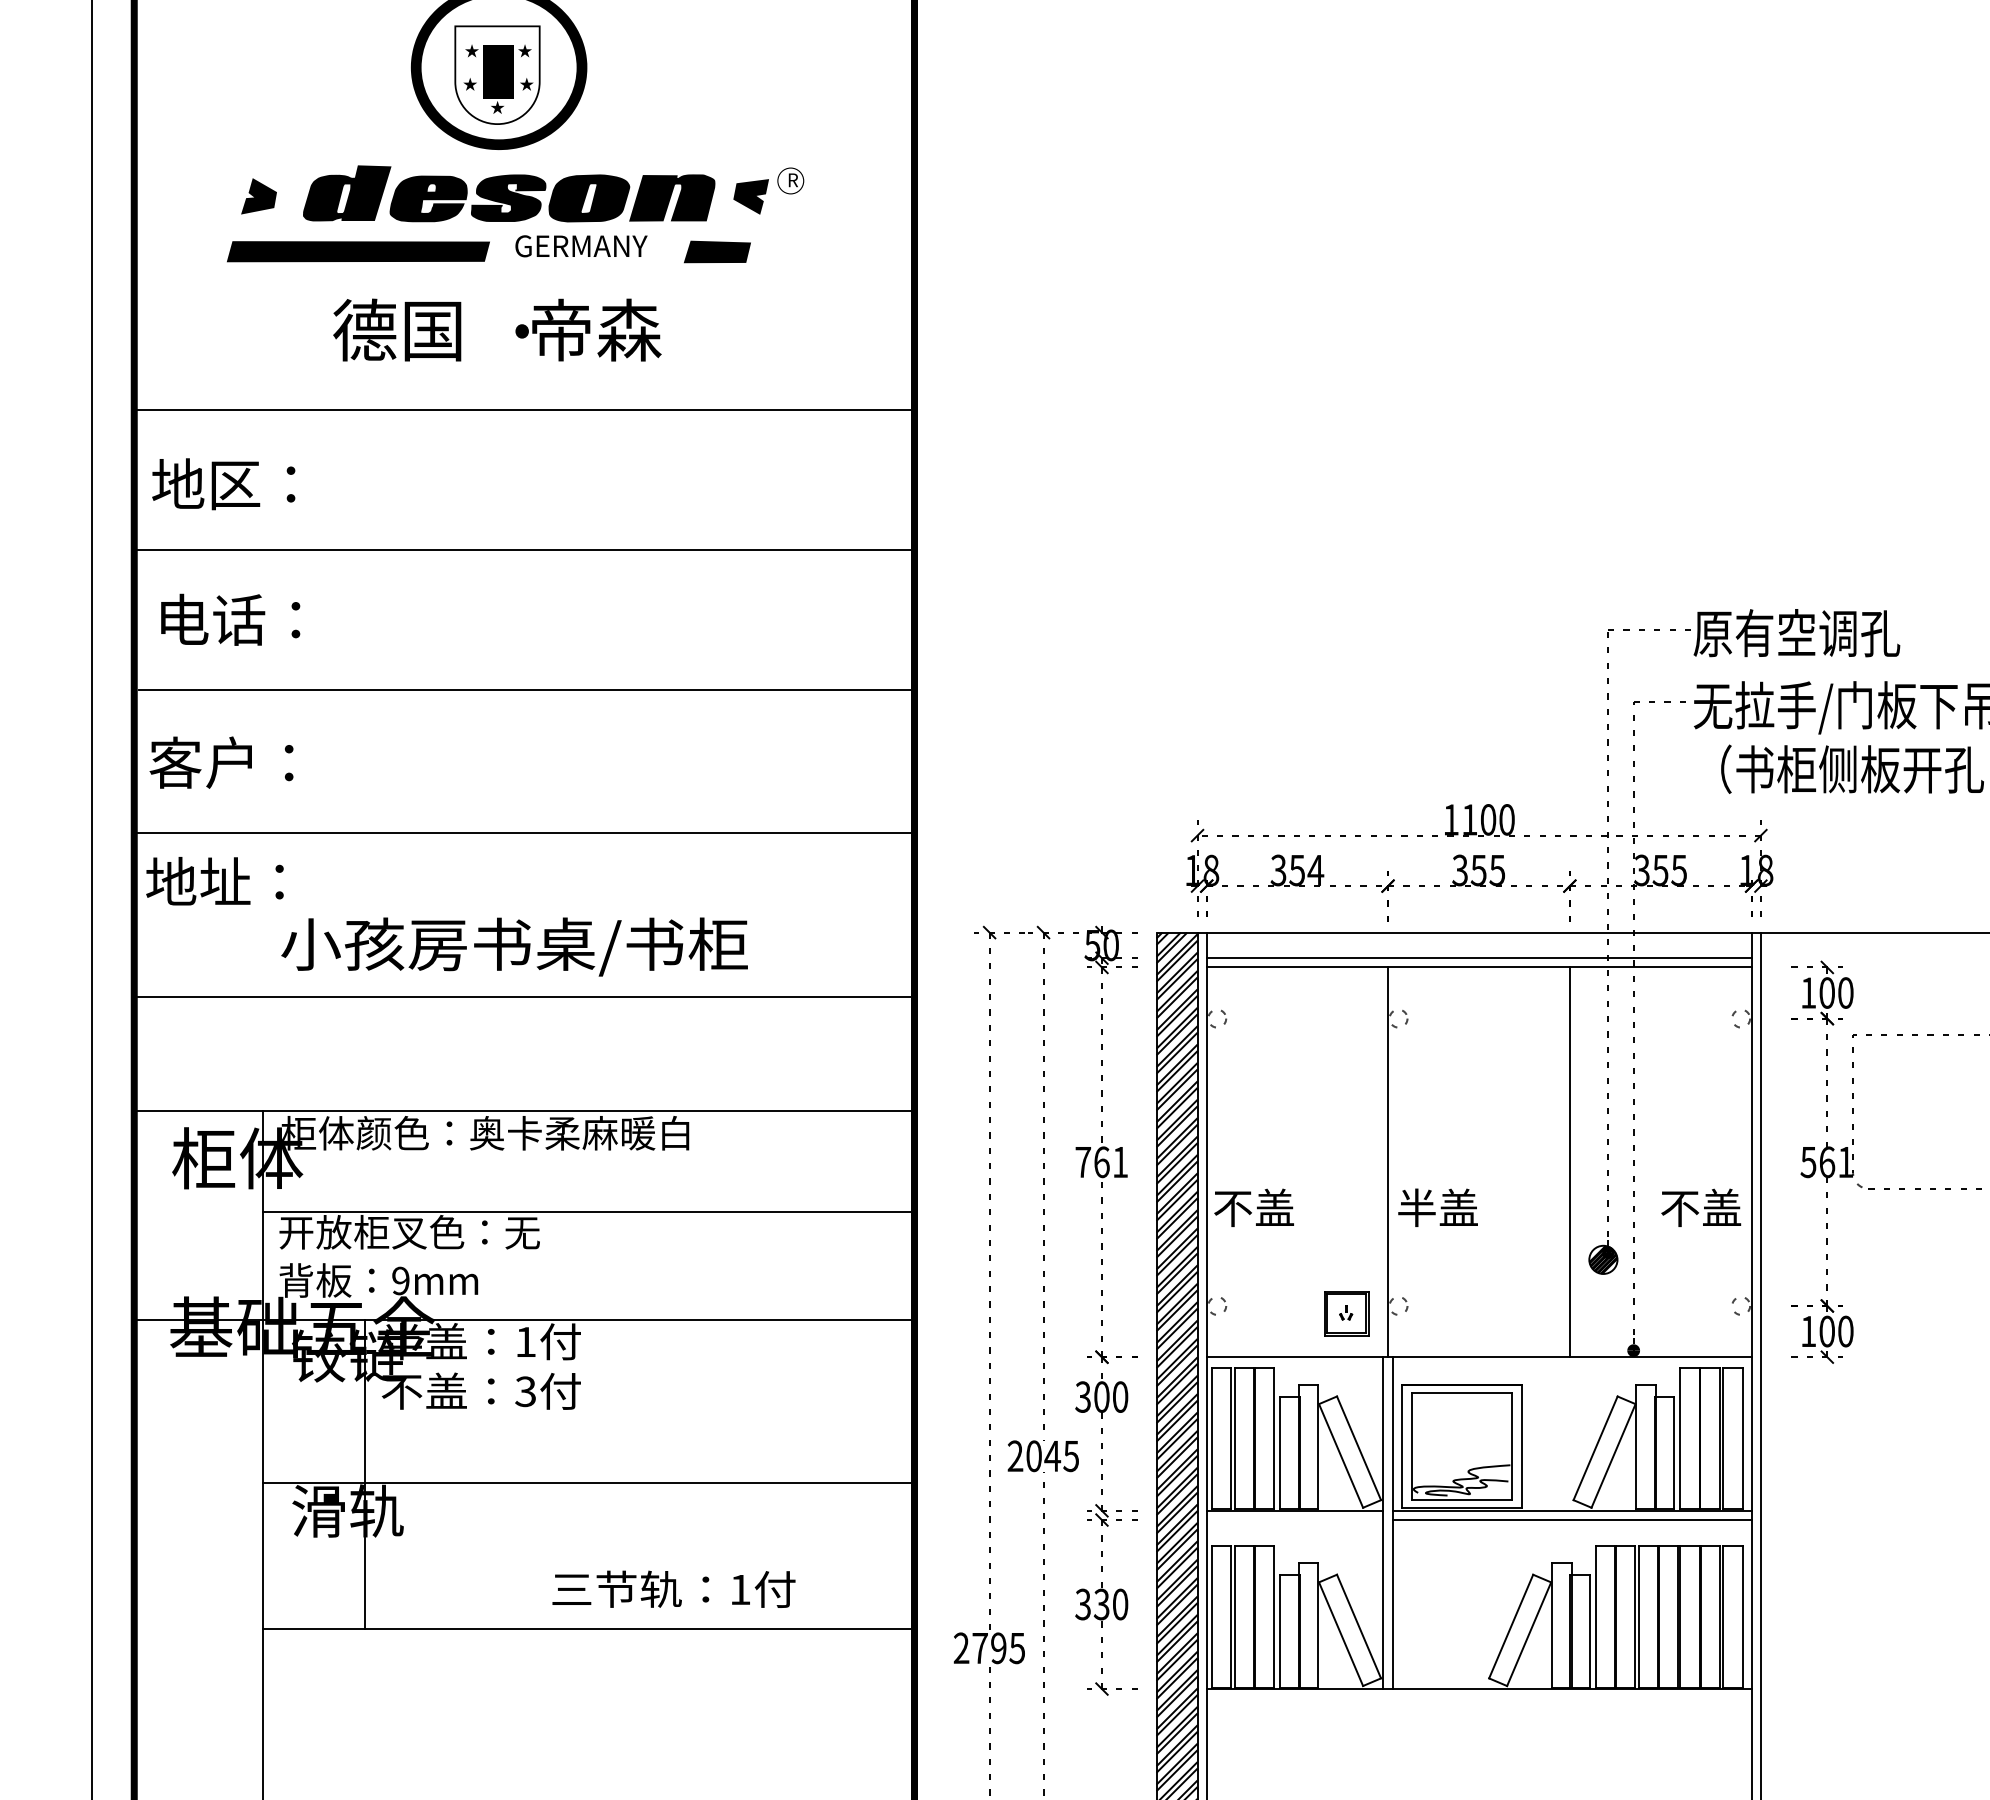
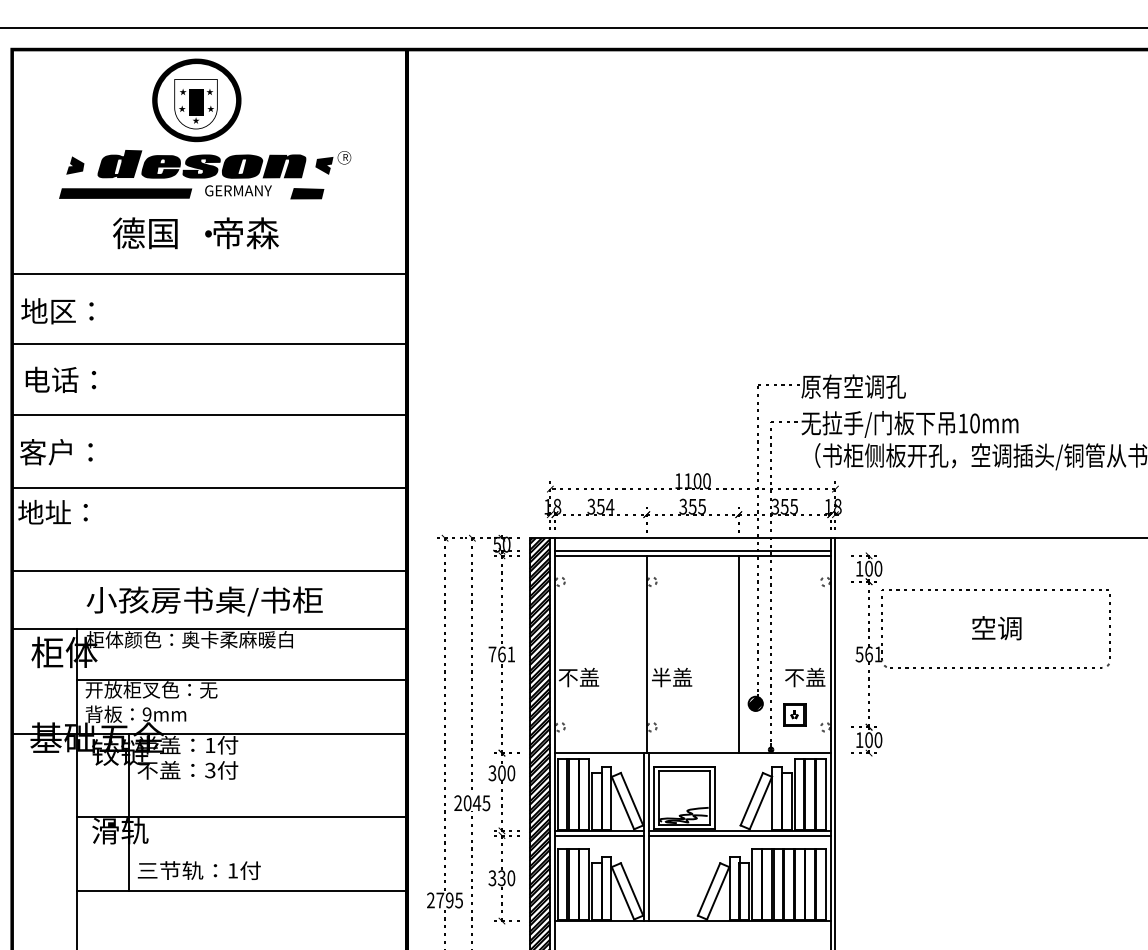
text: (514, 947) -> (204, 601), moved
part: (1346, 1312) -> (794, 714), moved
line: (1294, 1519) -> (599, 835), added
text: (672, 1589) -> (198, 870), moved

